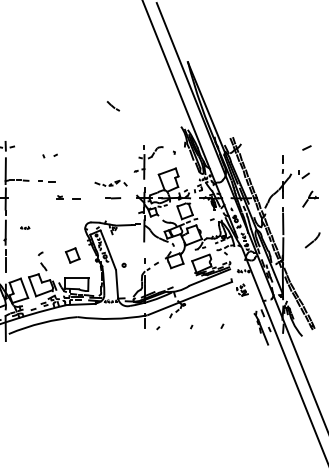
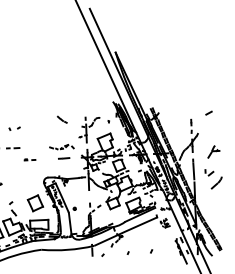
line: (112, 106) -> (61, 119), moved
part: (303, 174) -> (209, 172), moved
part: (67, 197) -> (29, 159), size x0.62
part: (72, 255) -> (35, 203), size x1.43

